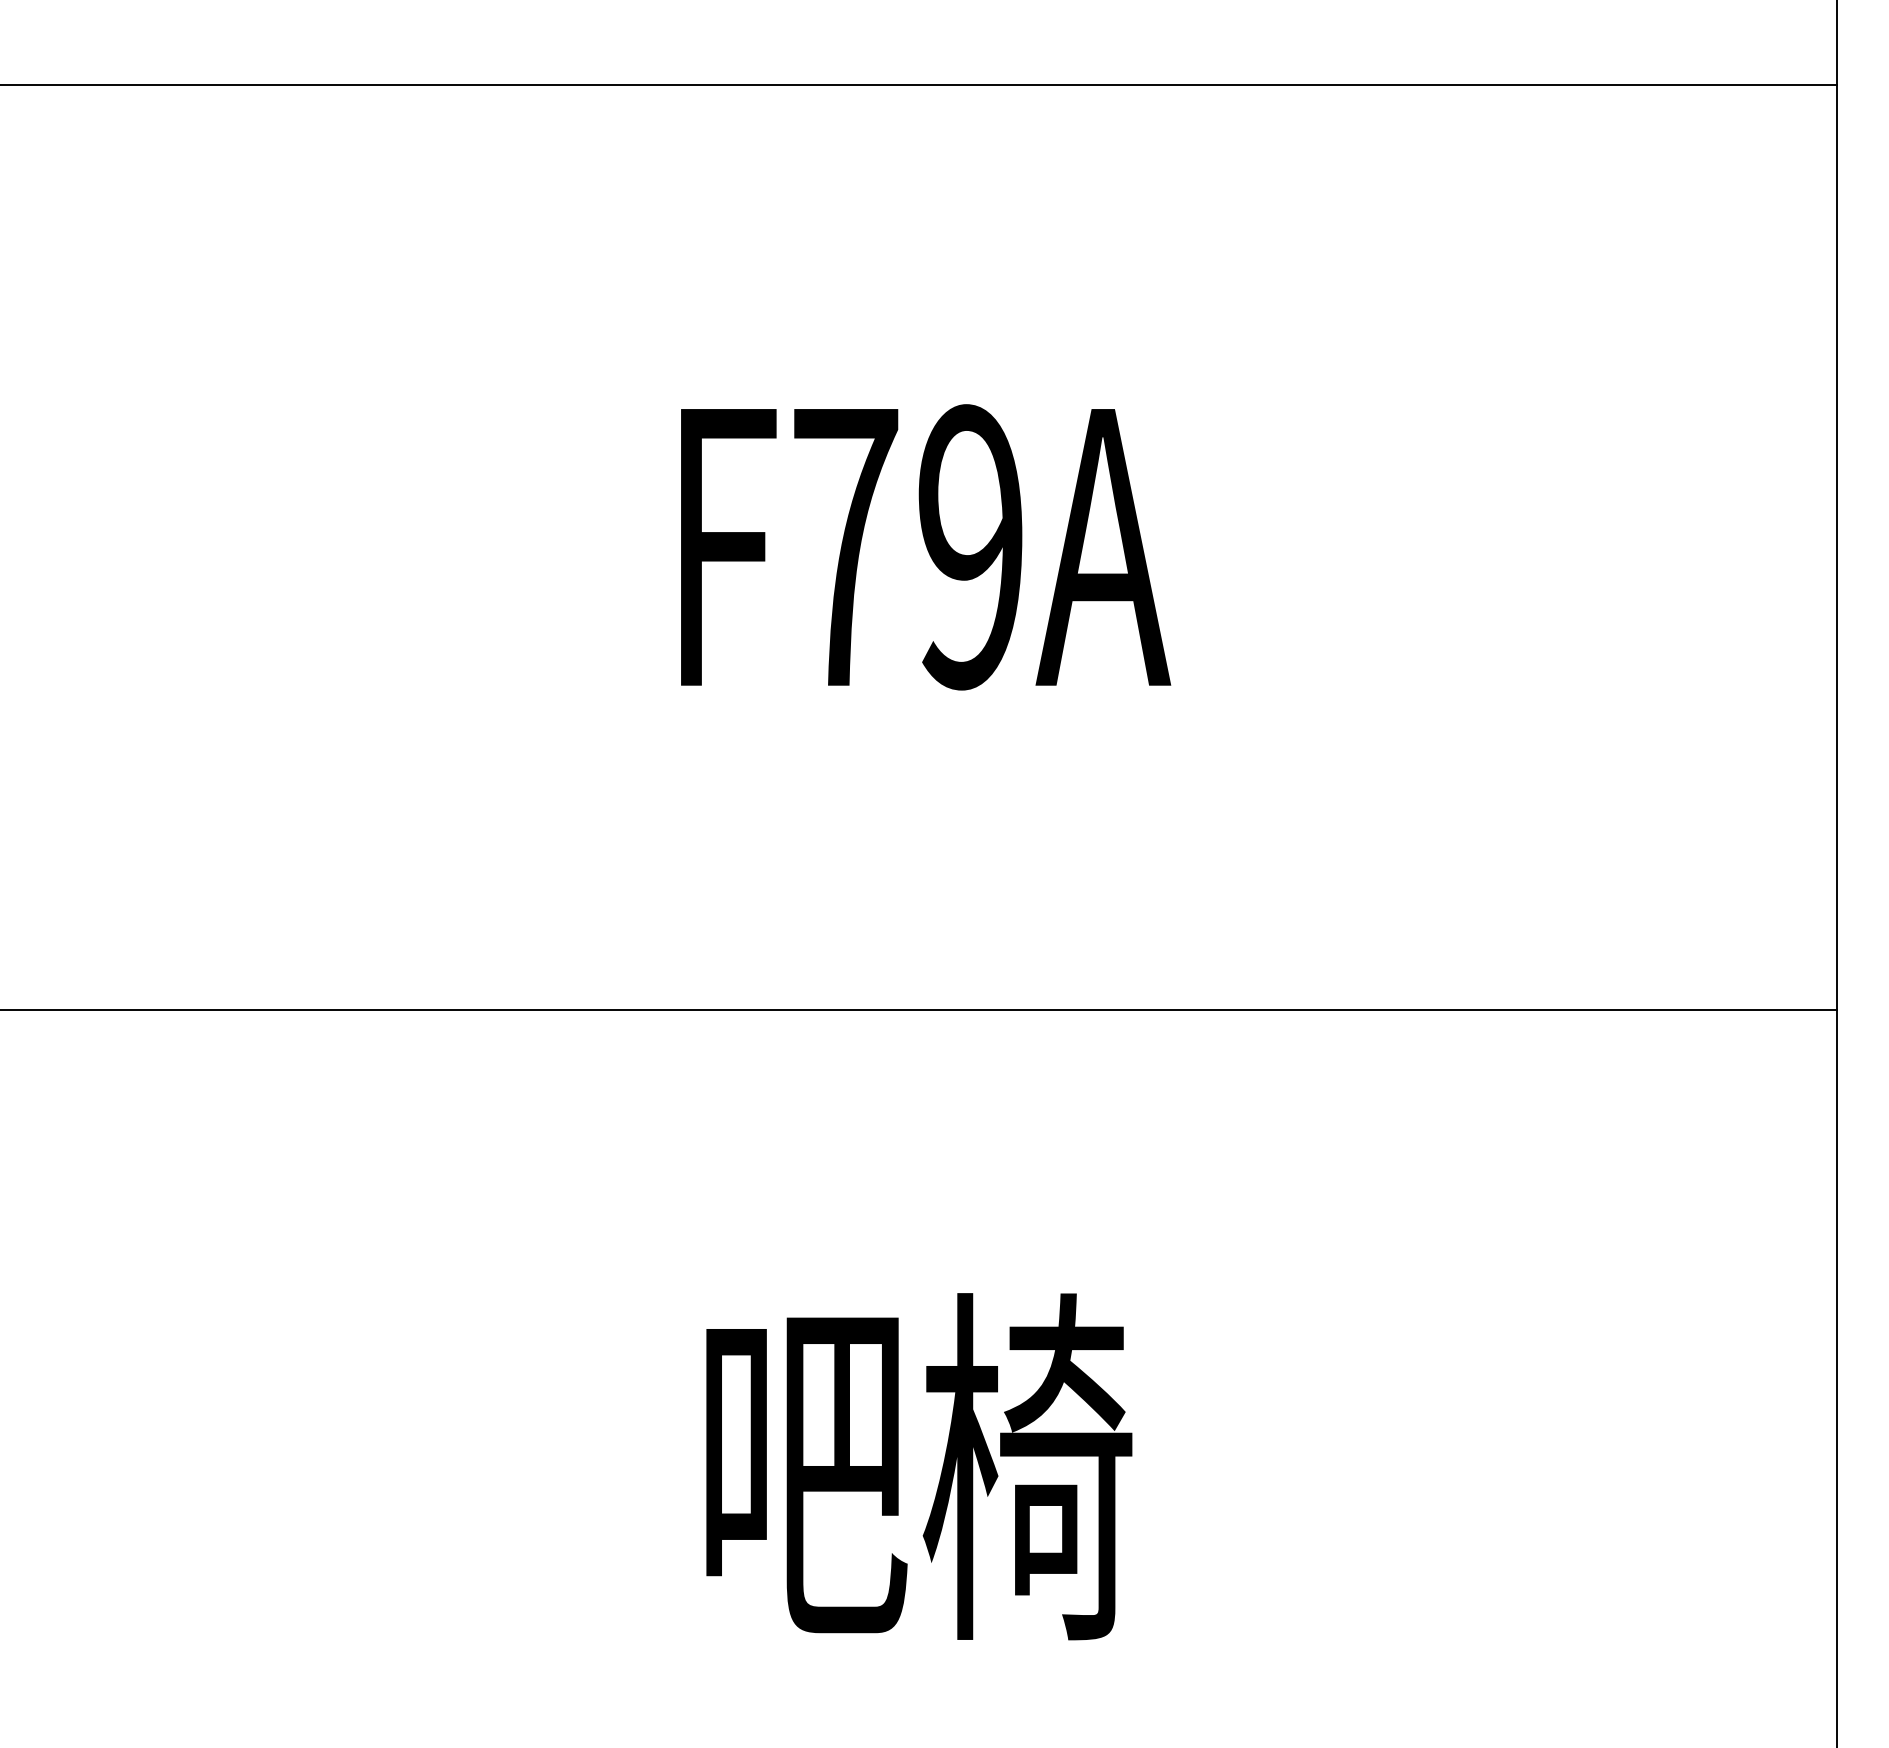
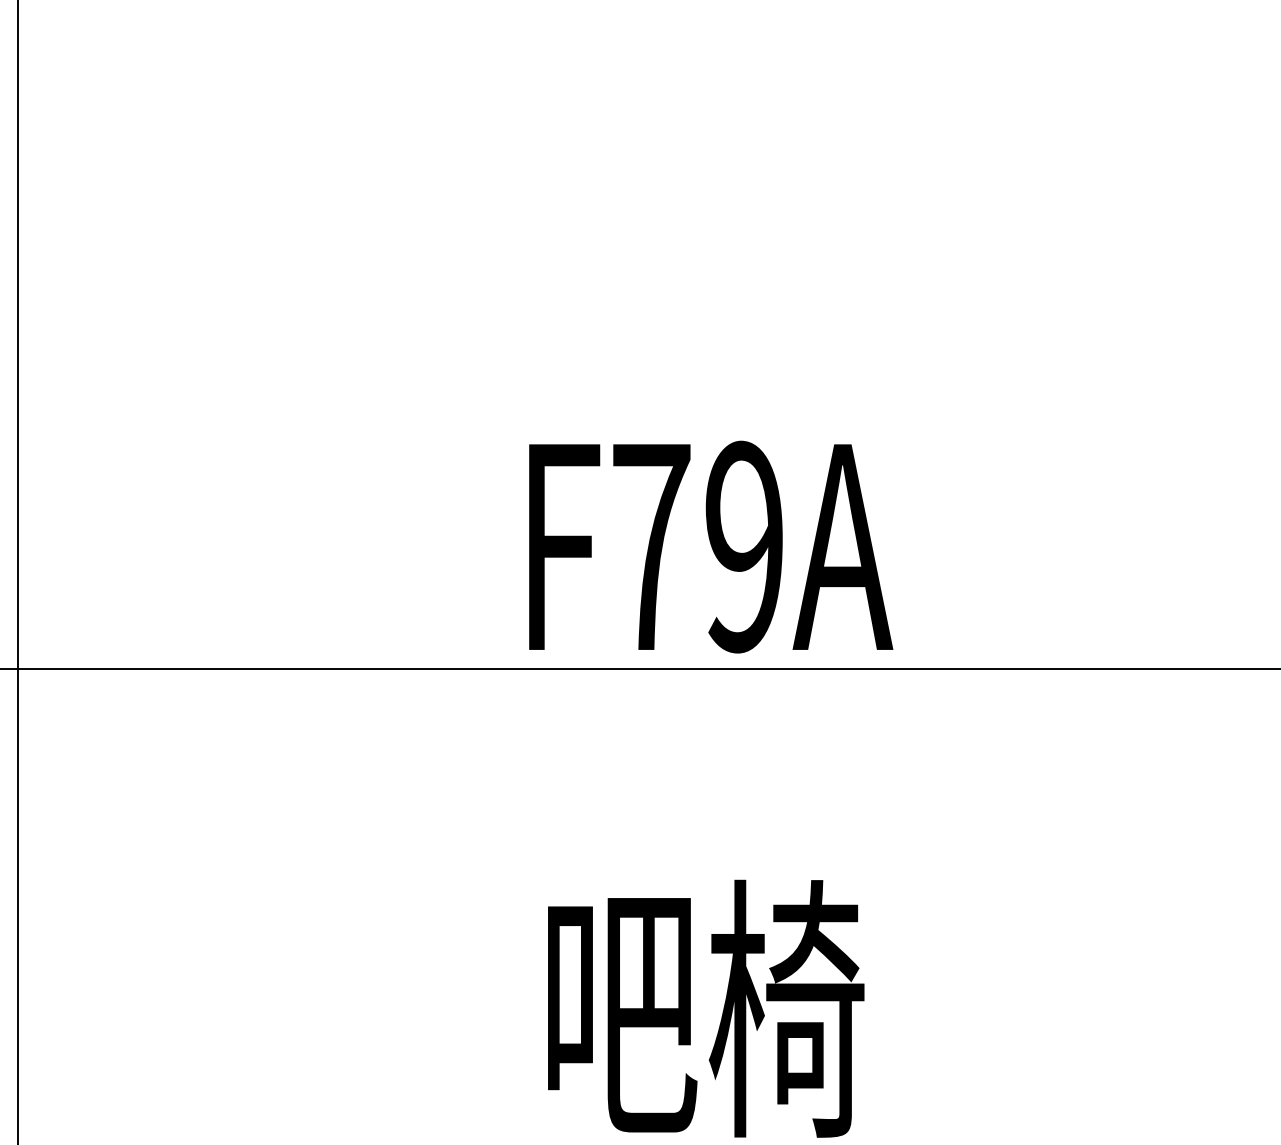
text: (926, 547) -> (711, 547), moved

